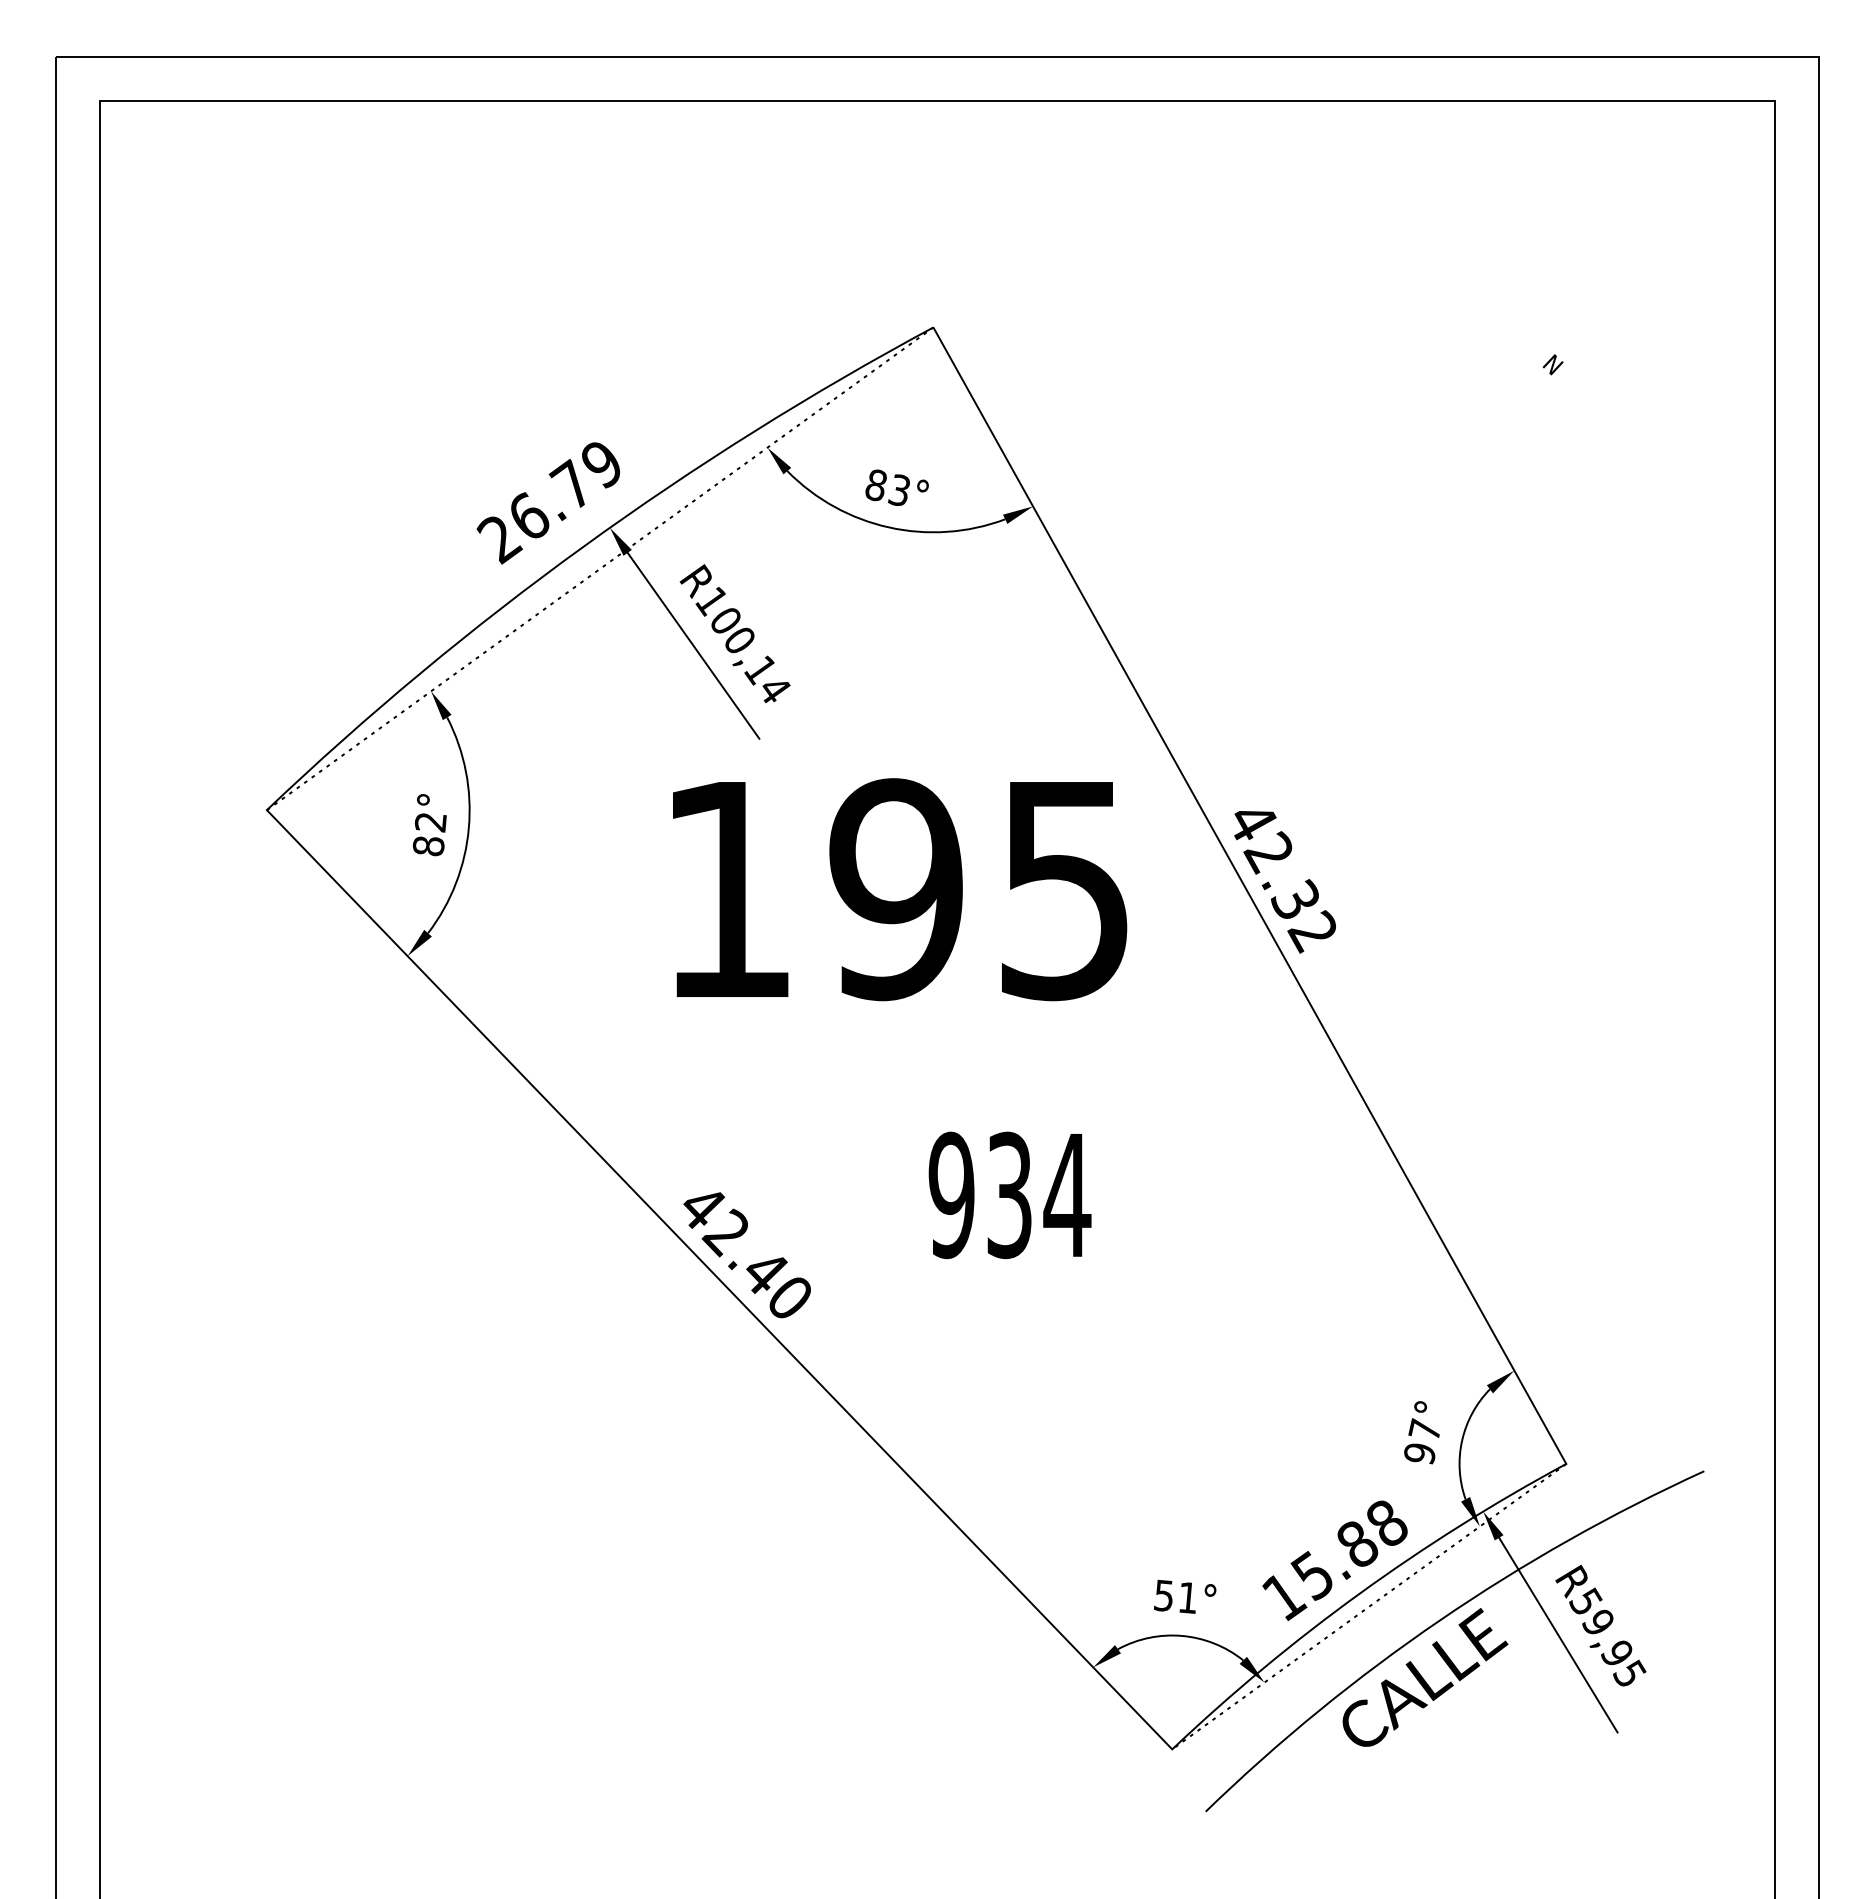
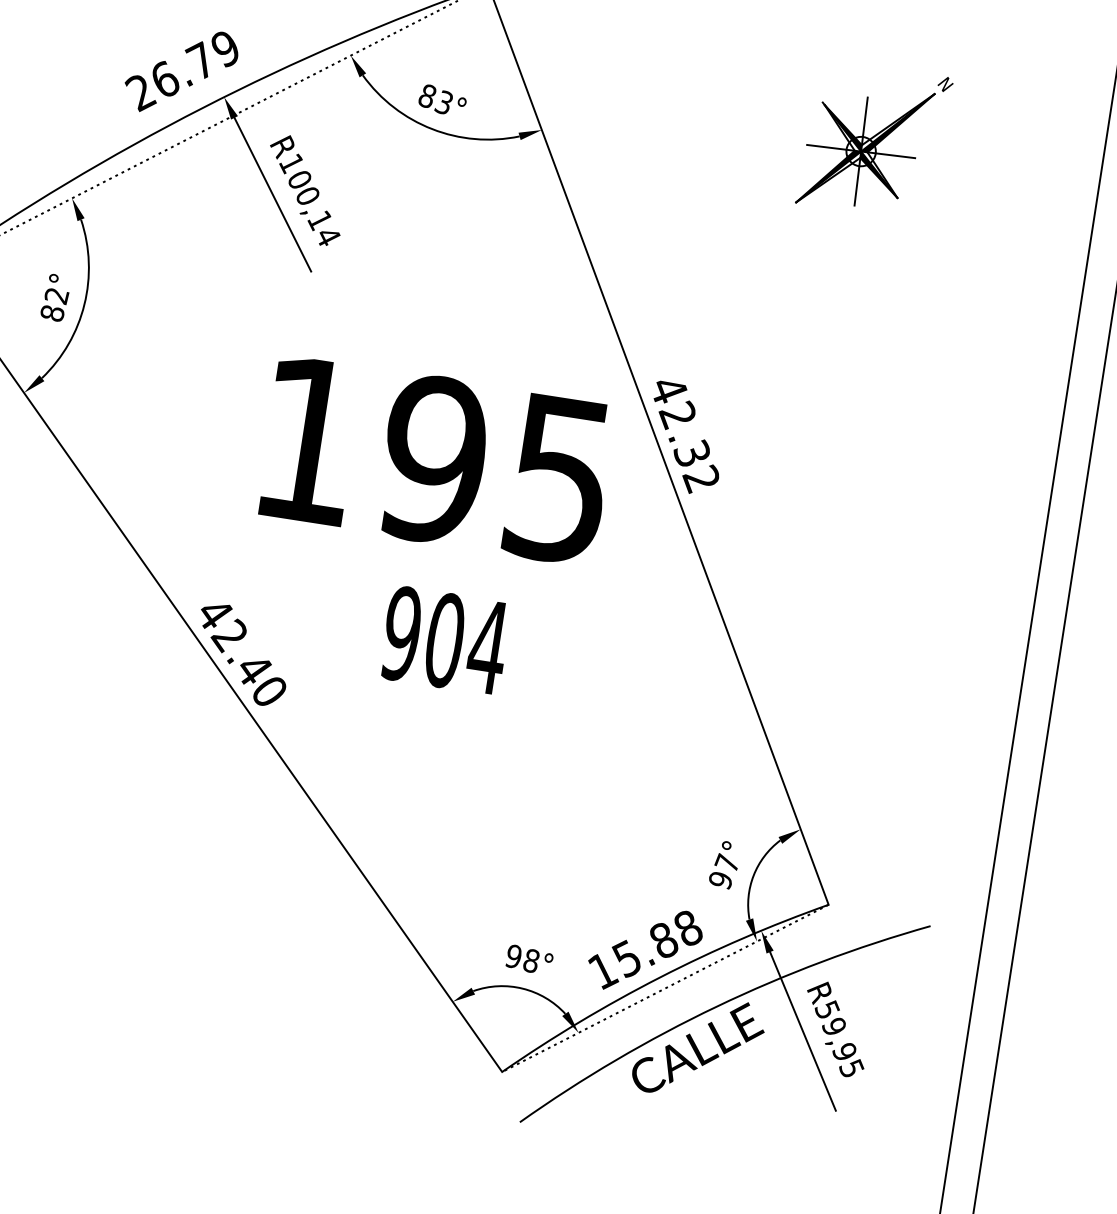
part: (1460, 464) -> (865, 148), added
text: (900, 889) -> (436, 460), moved
text: (1009, 1195) -> (444, 640), 934 -> 904
text: (1175, 1596) -> (522, 958), 51° -> 98°

